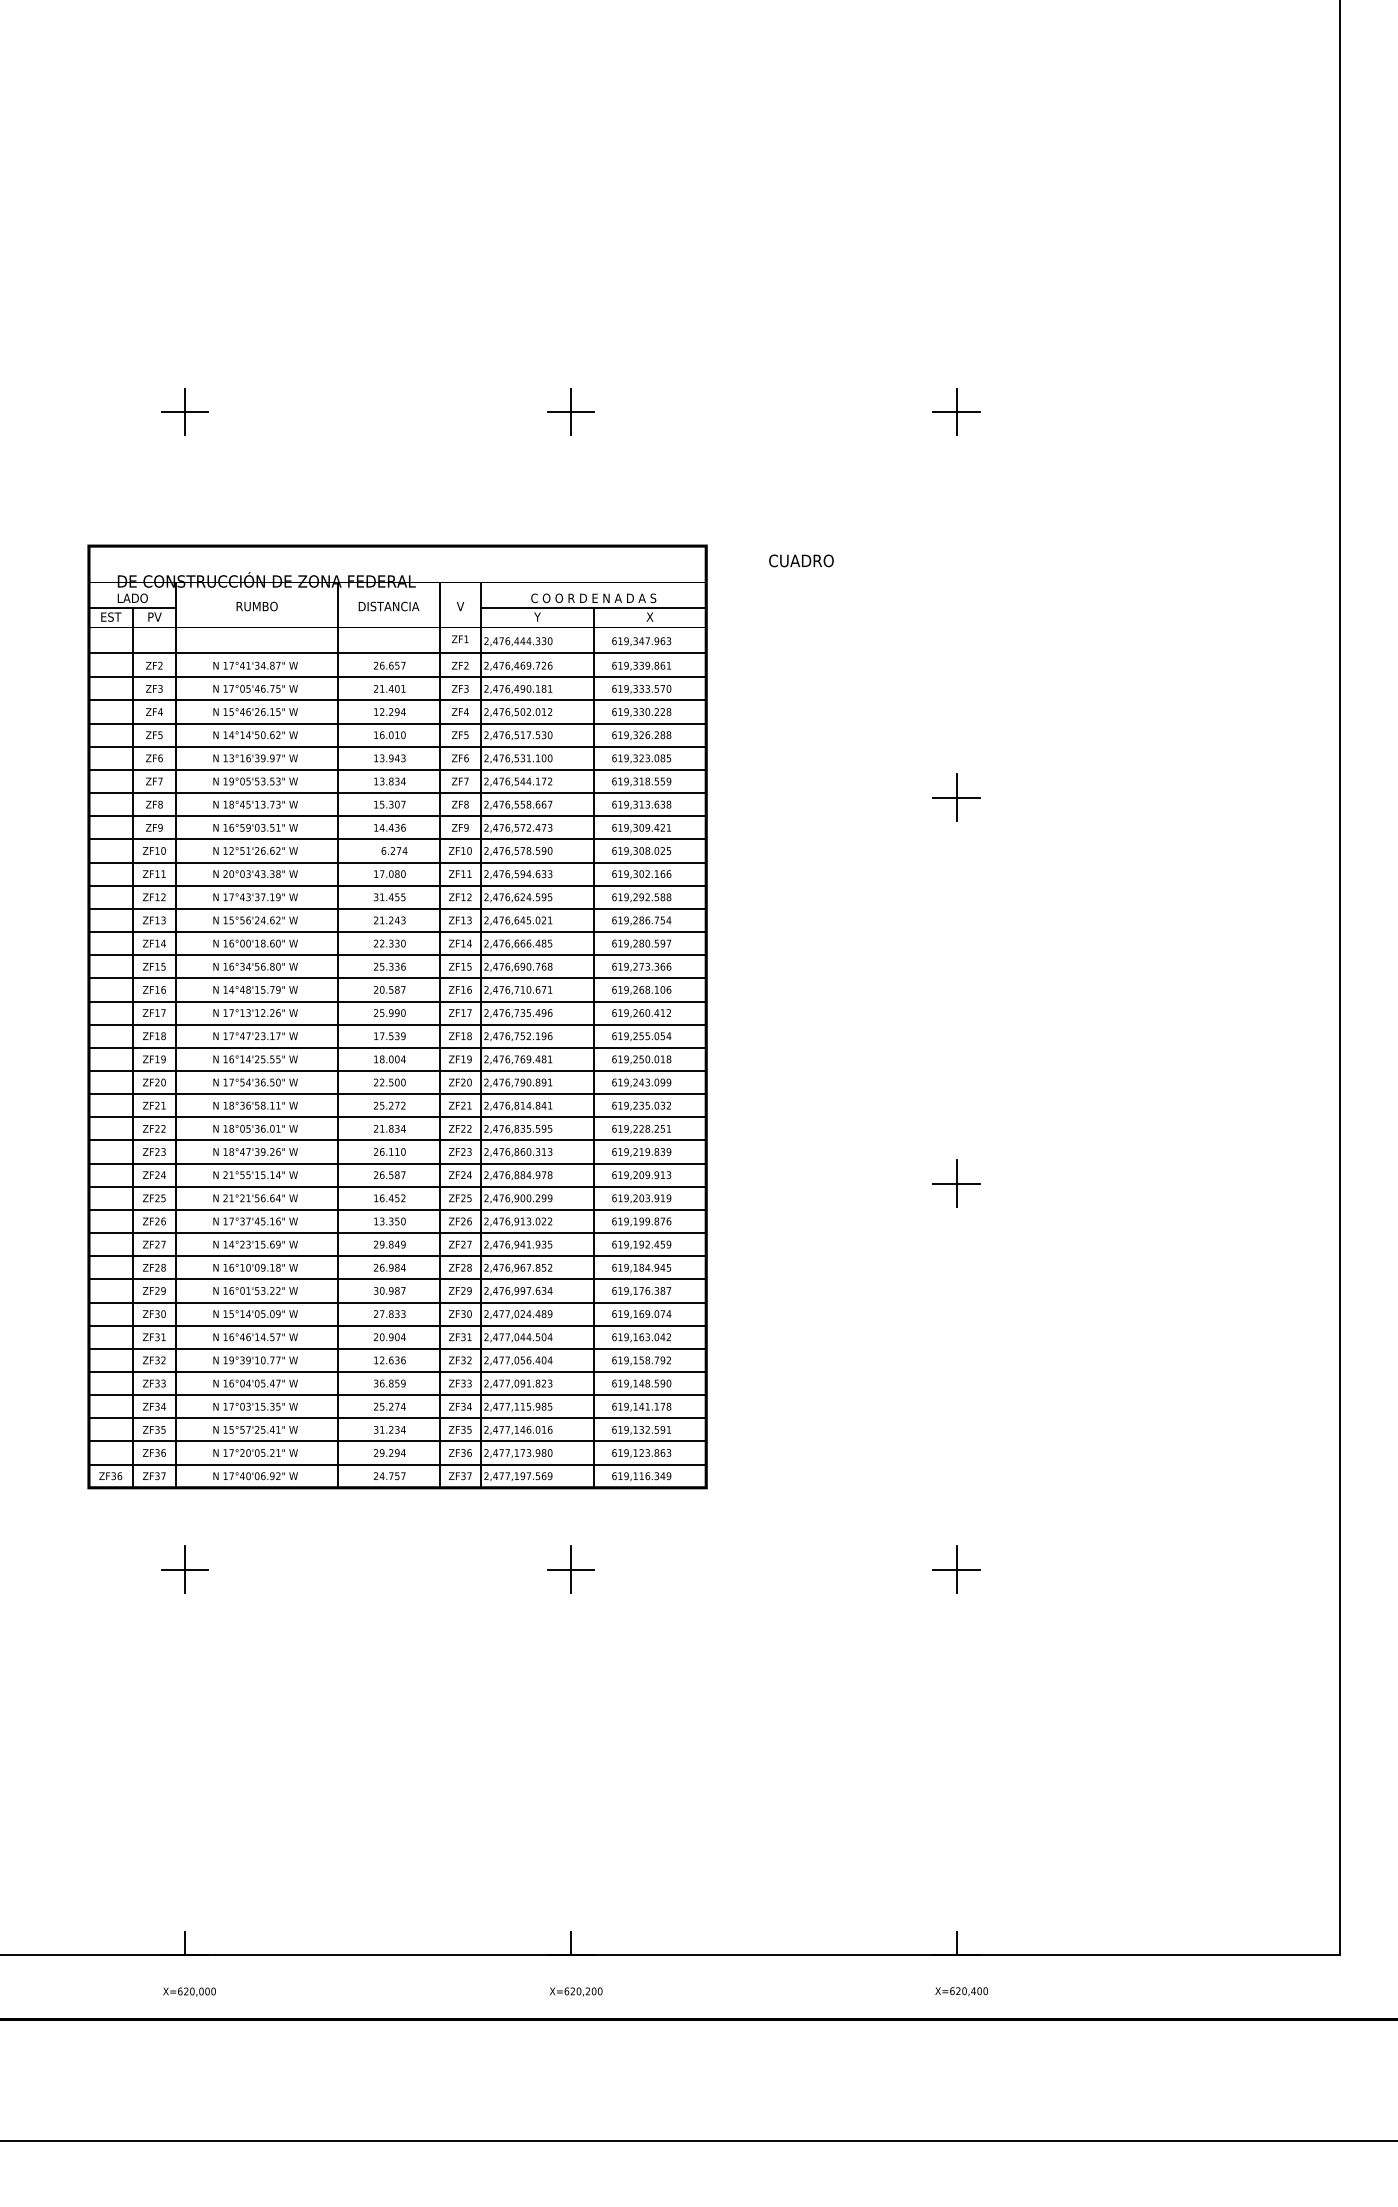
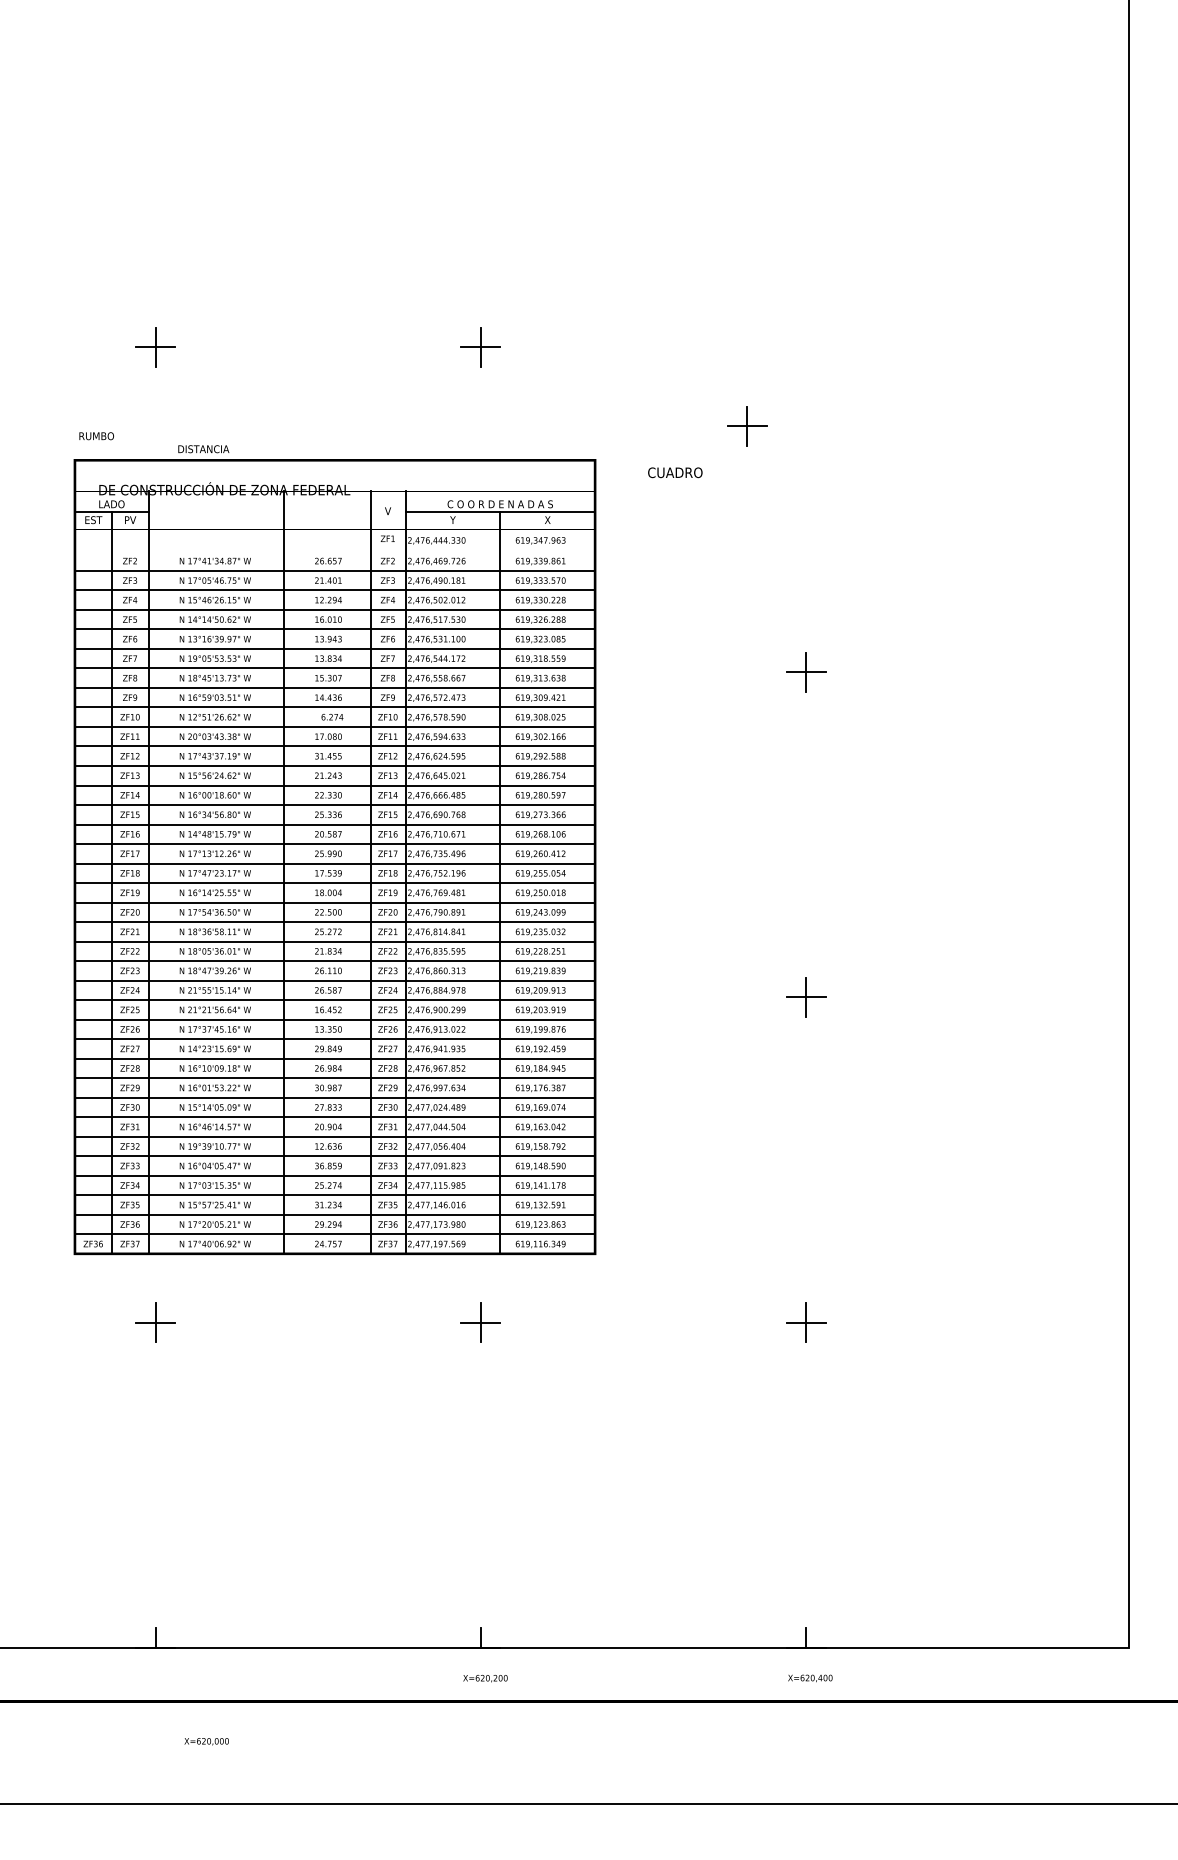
part: (957, 412) -> (747, 426), moved
text: (256, 606) -> (96, 436), moved
text: (388, 606) -> (203, 449), moved
line: (396, 653) -> (334, 550), removed
text: (189, 1991) -> (206, 1741), moved

